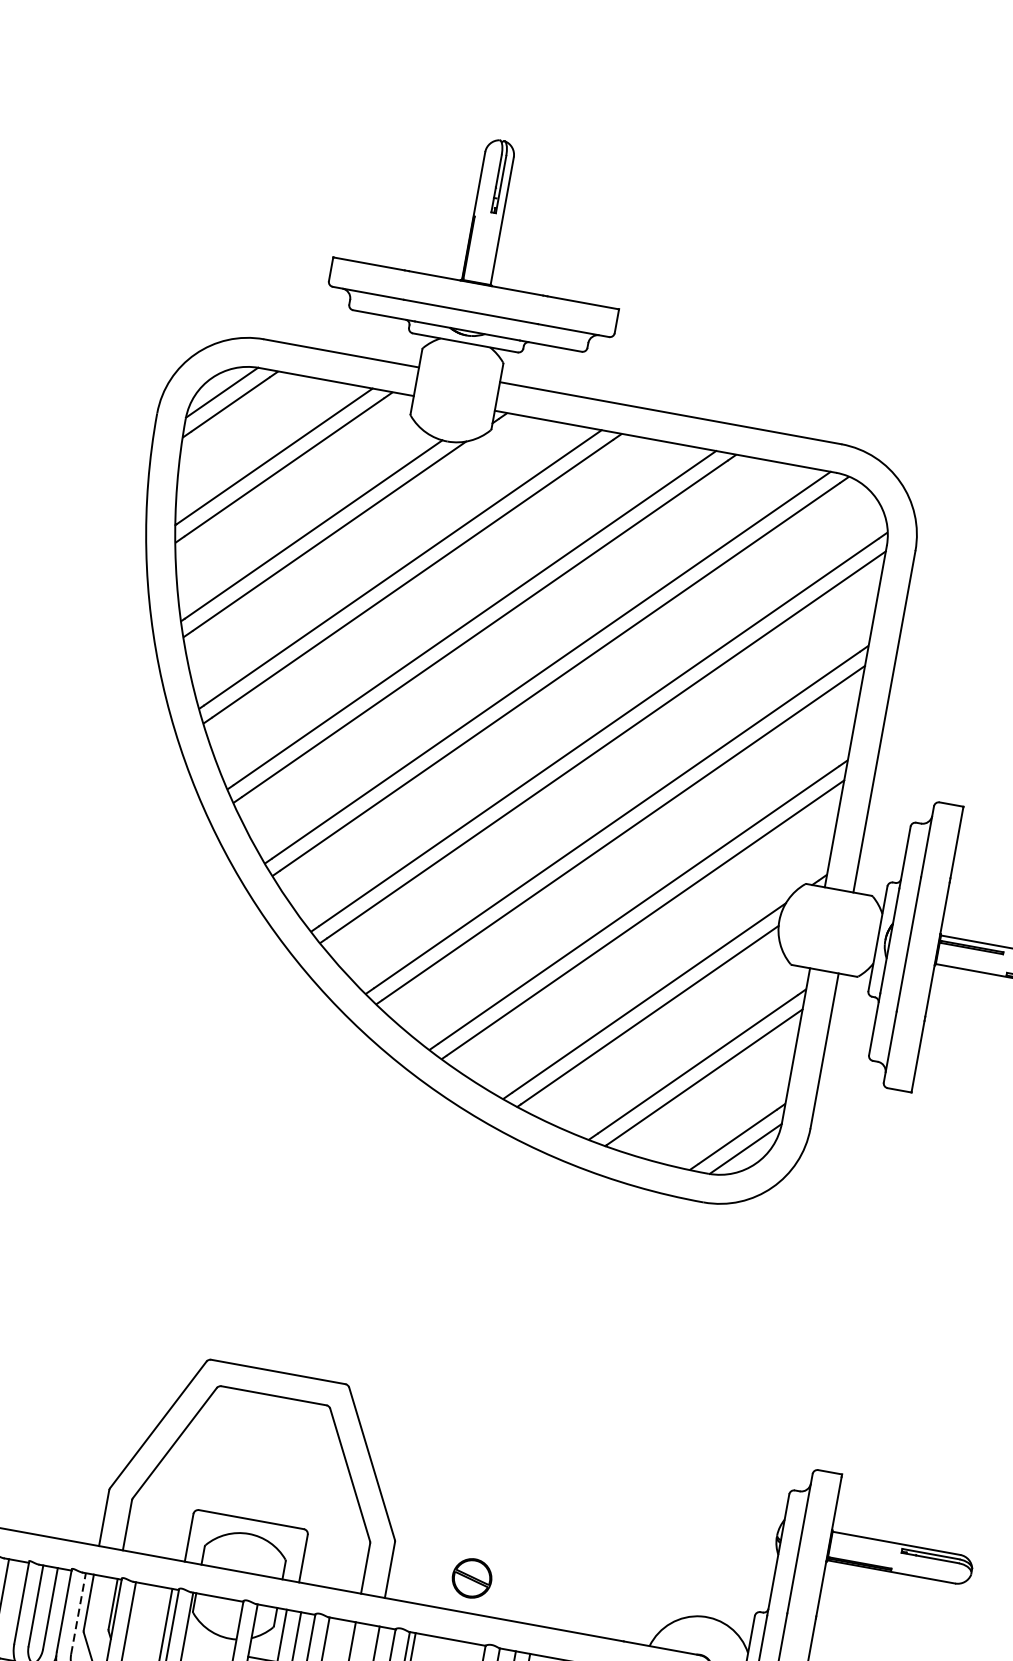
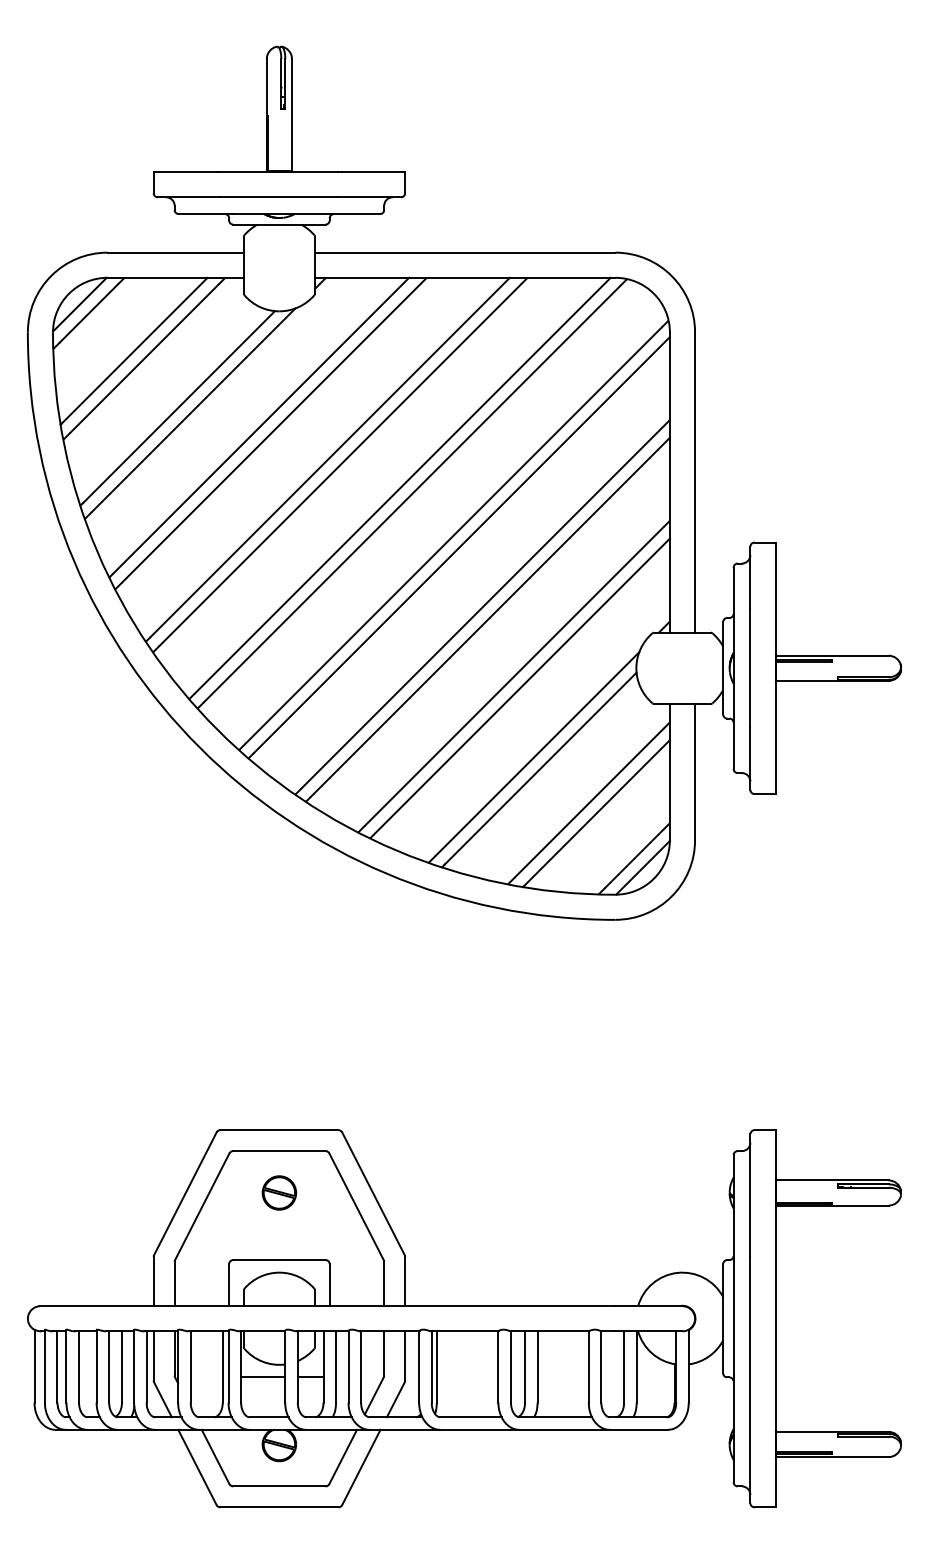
part: (472, 1577) -> (279, 1192), moved
line: (78, 1613) -> (146, 1366), dashed -> solid
line: (209, 1649) -> (263, 1377), added

